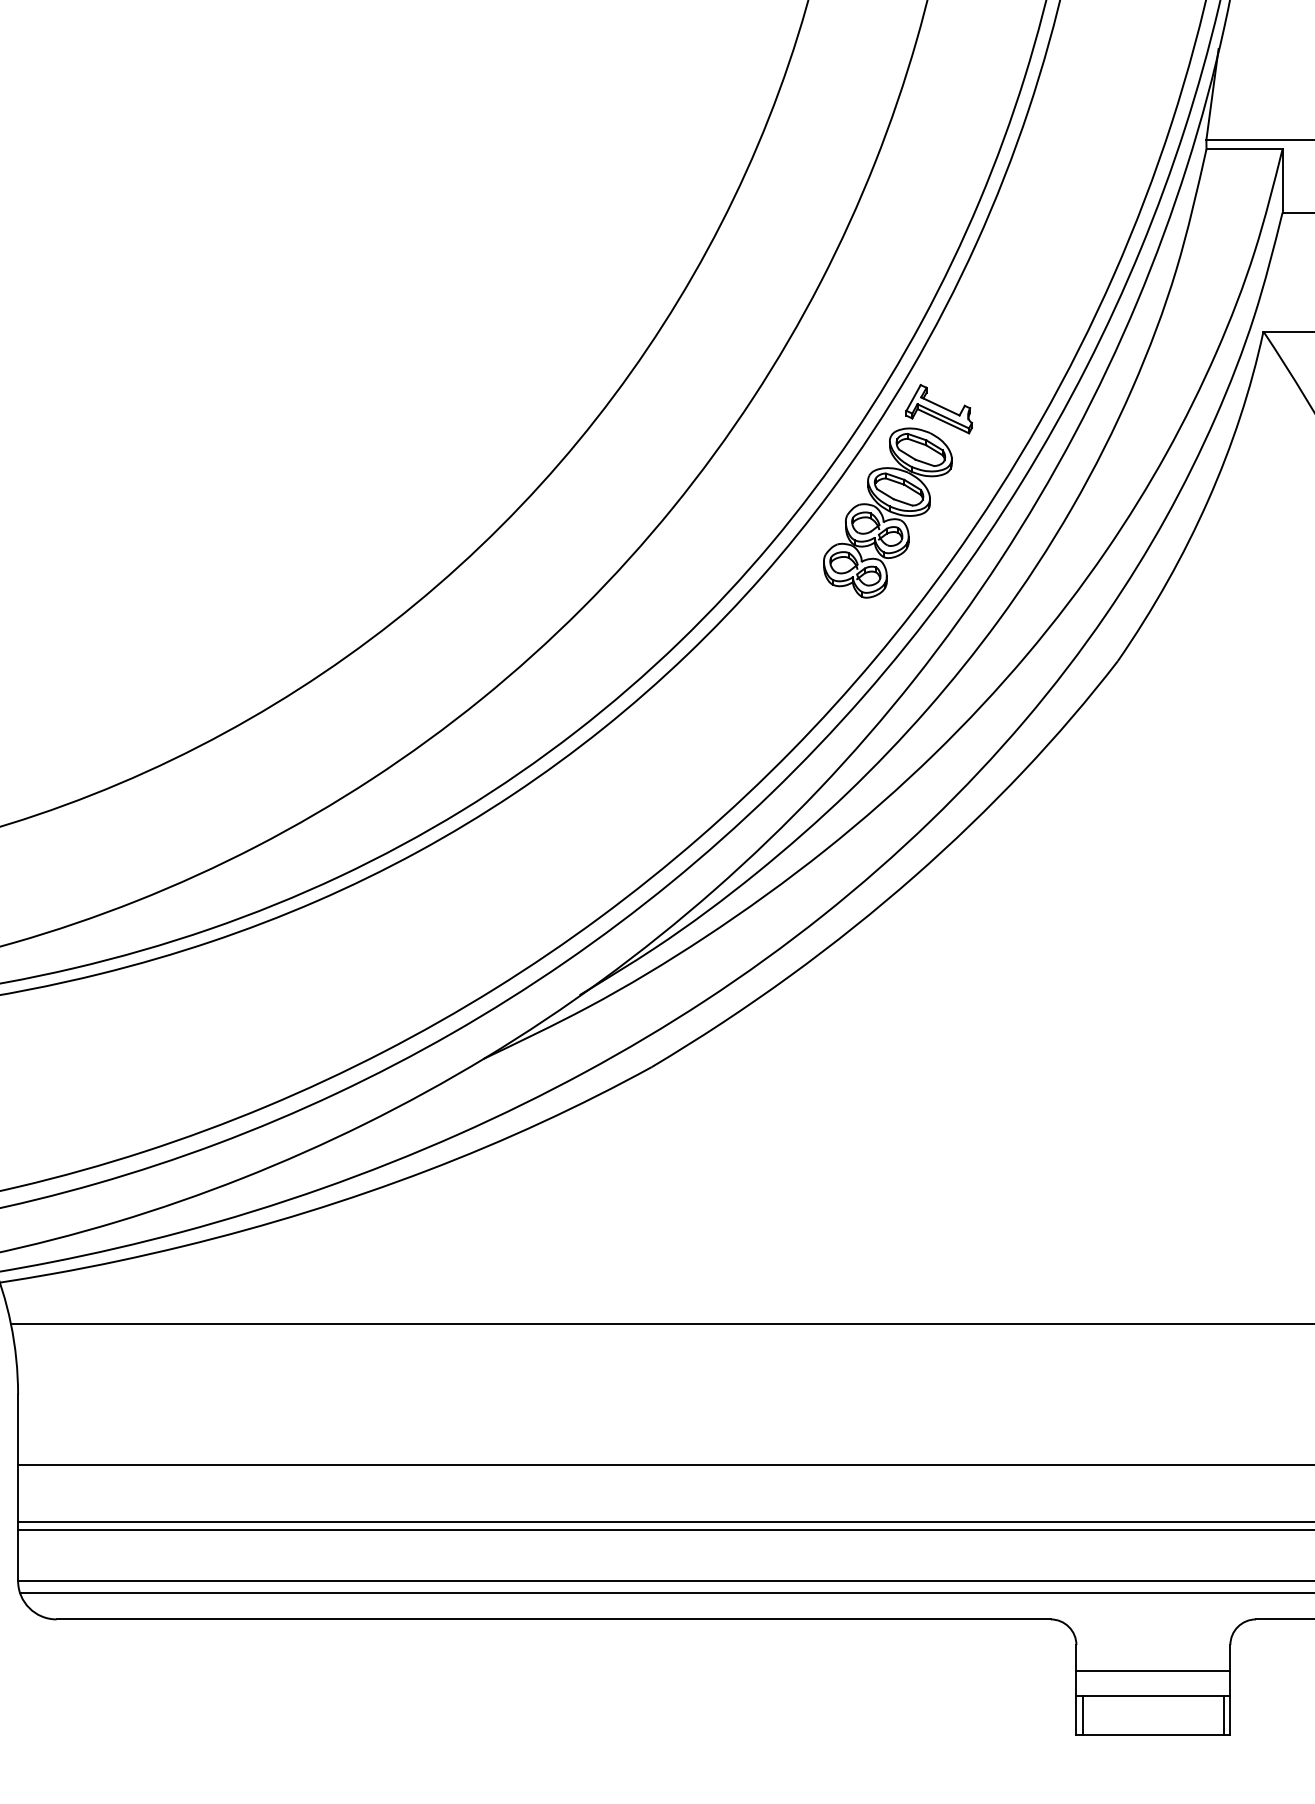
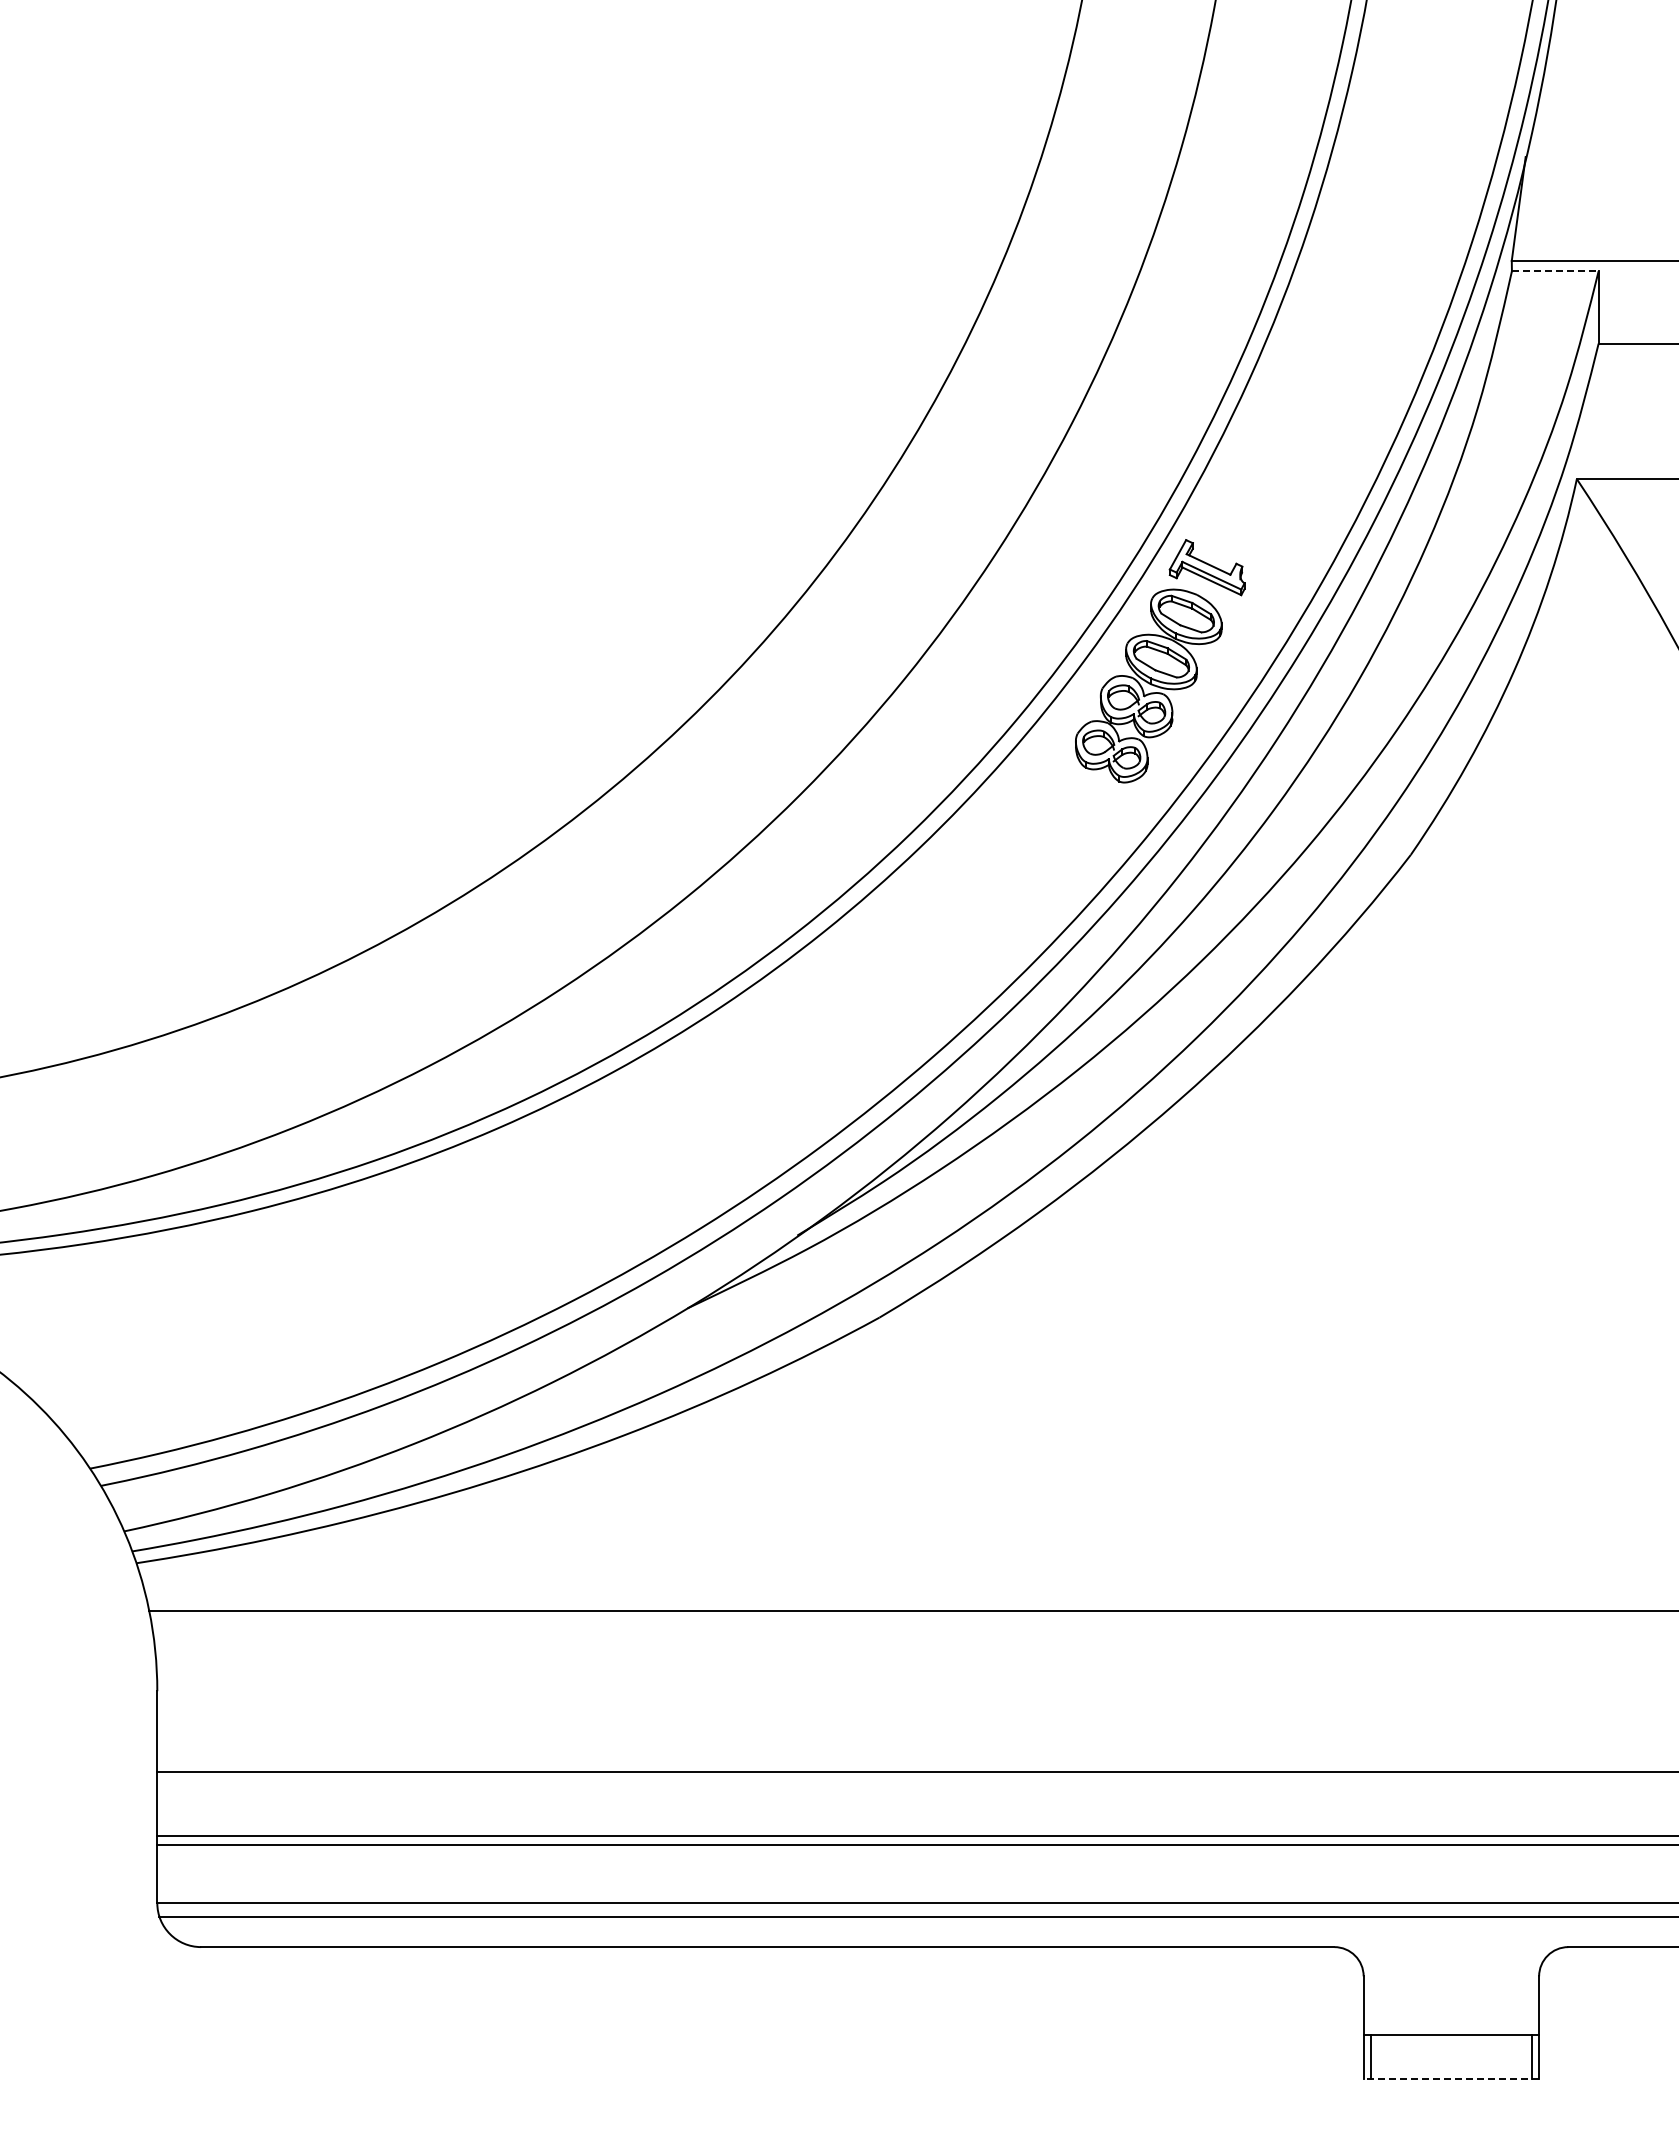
line: (1244, 149) -> (1555, 271), solid -> dashed
line: (1153, 1670) -> (1451, 2005), removed
line: (1153, 1734) -> (1451, 2078), solid -> dashed

